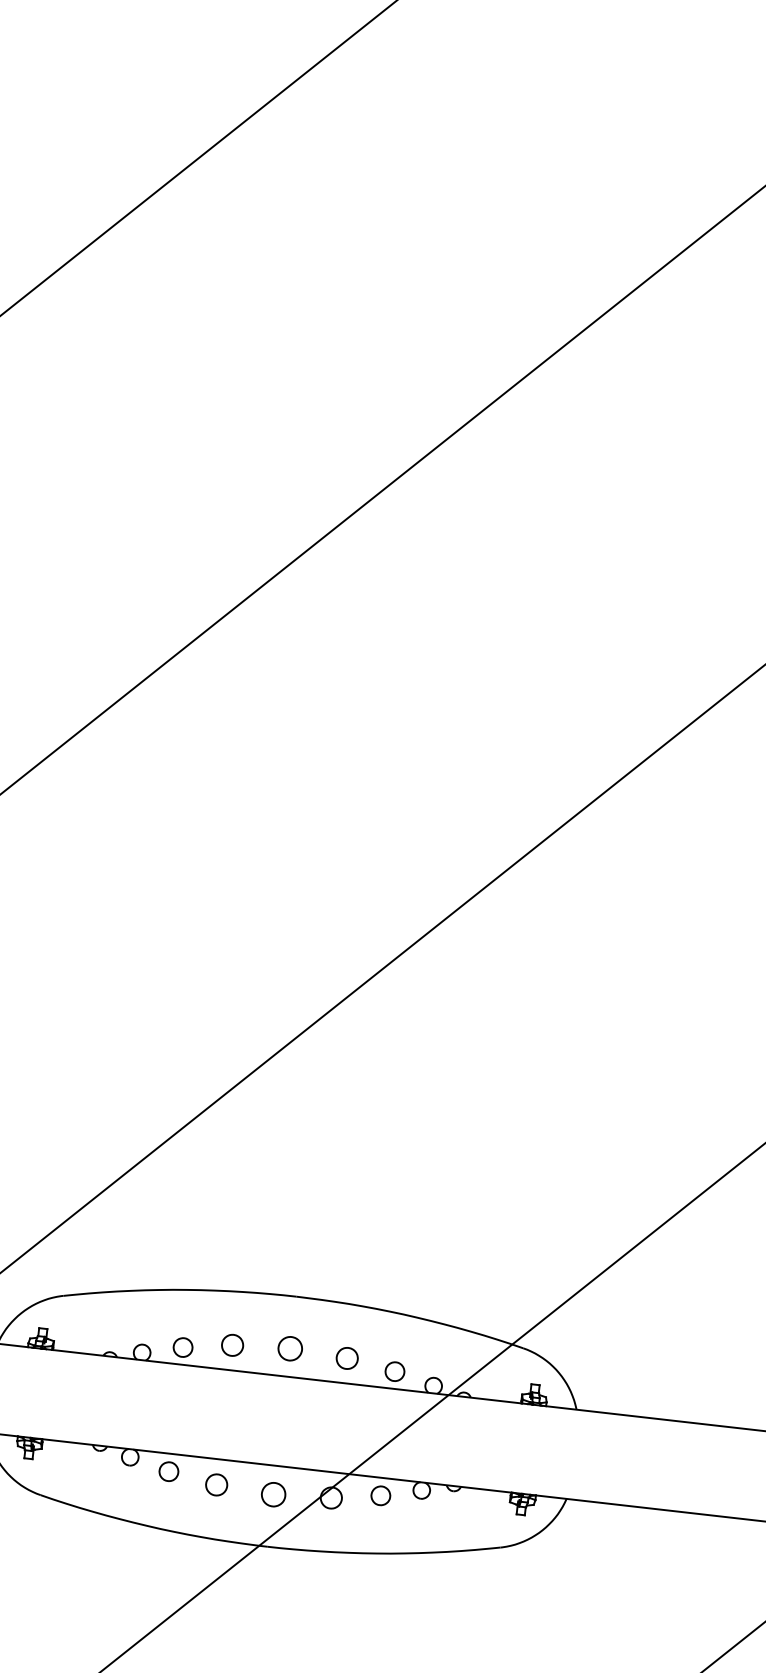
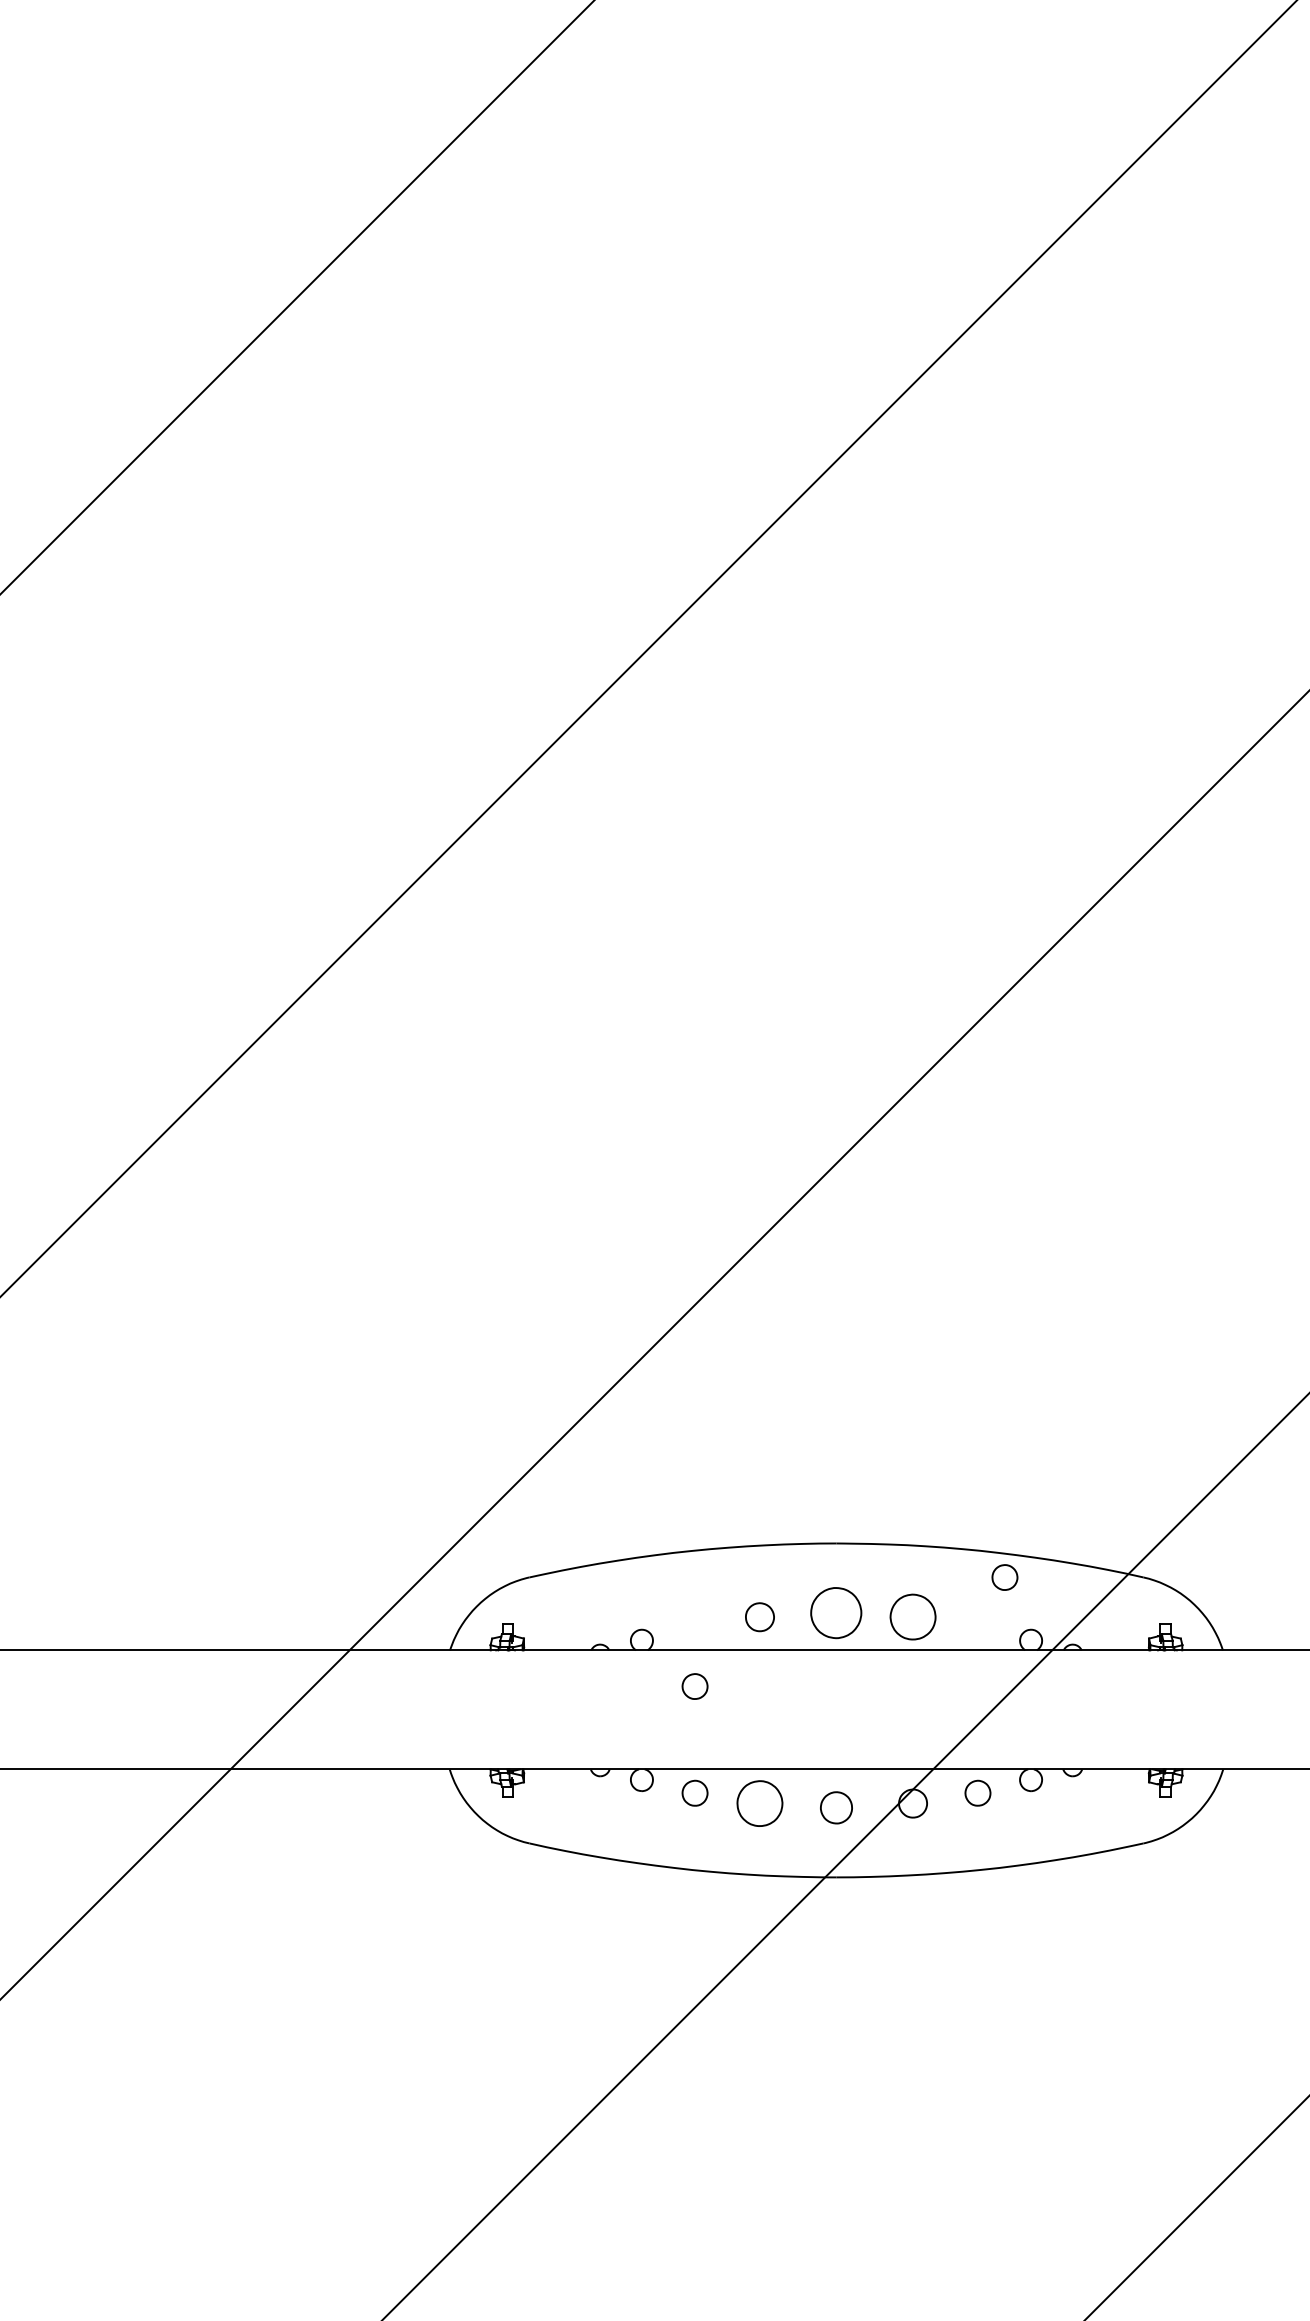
part: (182, 1347) -> (694, 1686), moved
part: (290, 1348) -> (836, 1612), size x1.6
part: (346, 1358) -> (912, 1617), size x1.6
part: (394, 1371) -> (1004, 1577), moved
part: (216, 1484) -> (759, 1803), size x1.6

